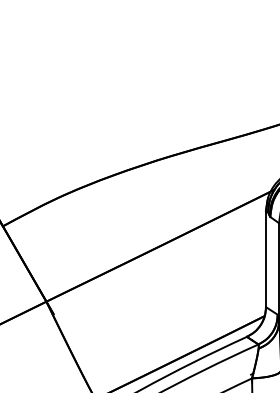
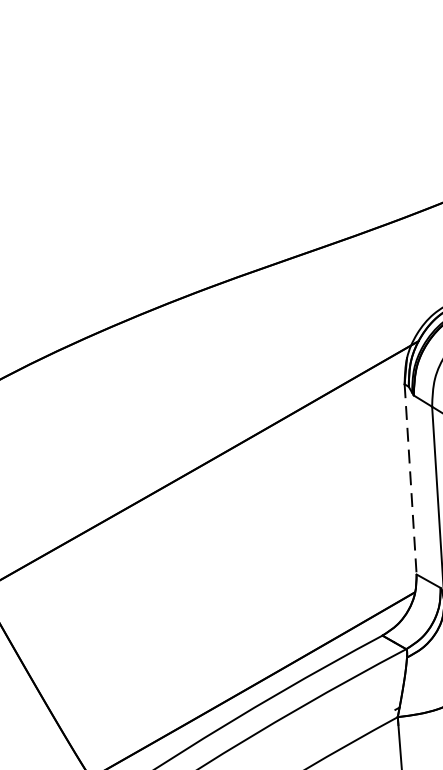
line: (266, 259) -> (411, 480), solid -> dashed

